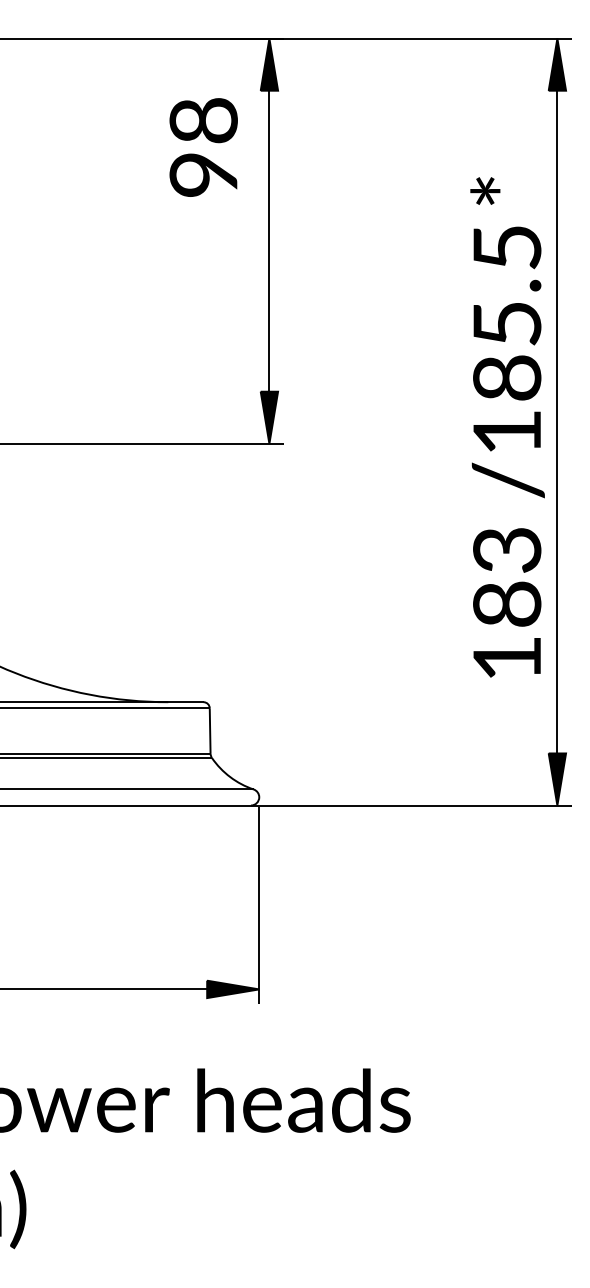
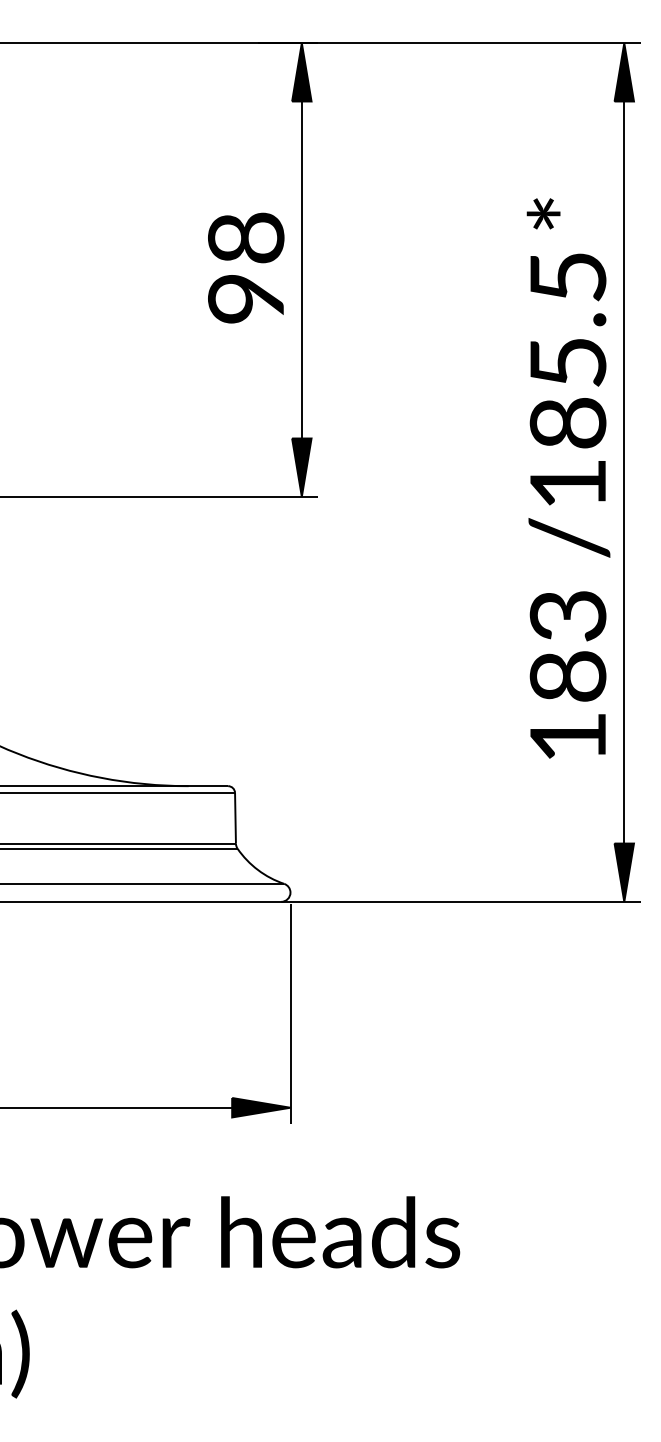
text: (203, 147) -> (245, 268), moved

